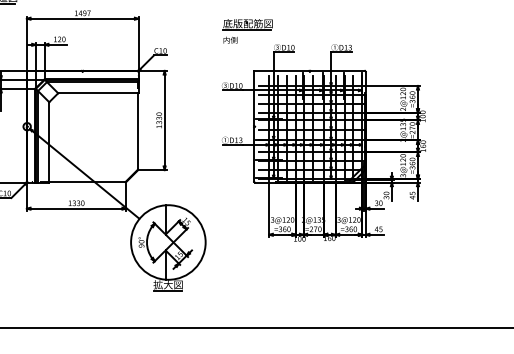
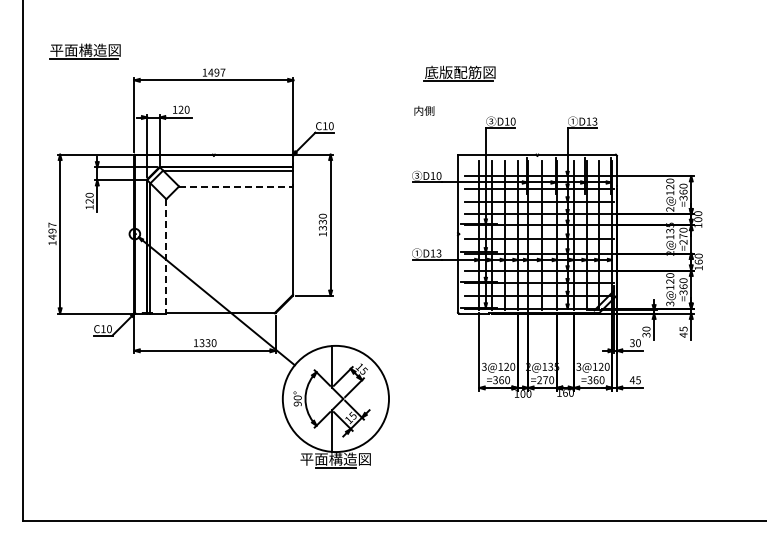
part: (247, 24) -> (459, 73), moved
line: (98, 93) -> (236, 186), solid -> dashed
line: (49, 142) -> (166, 256), solid -> dashed
text: (168, 284) -> (335, 458), 拡大図 -> 平面構造図

